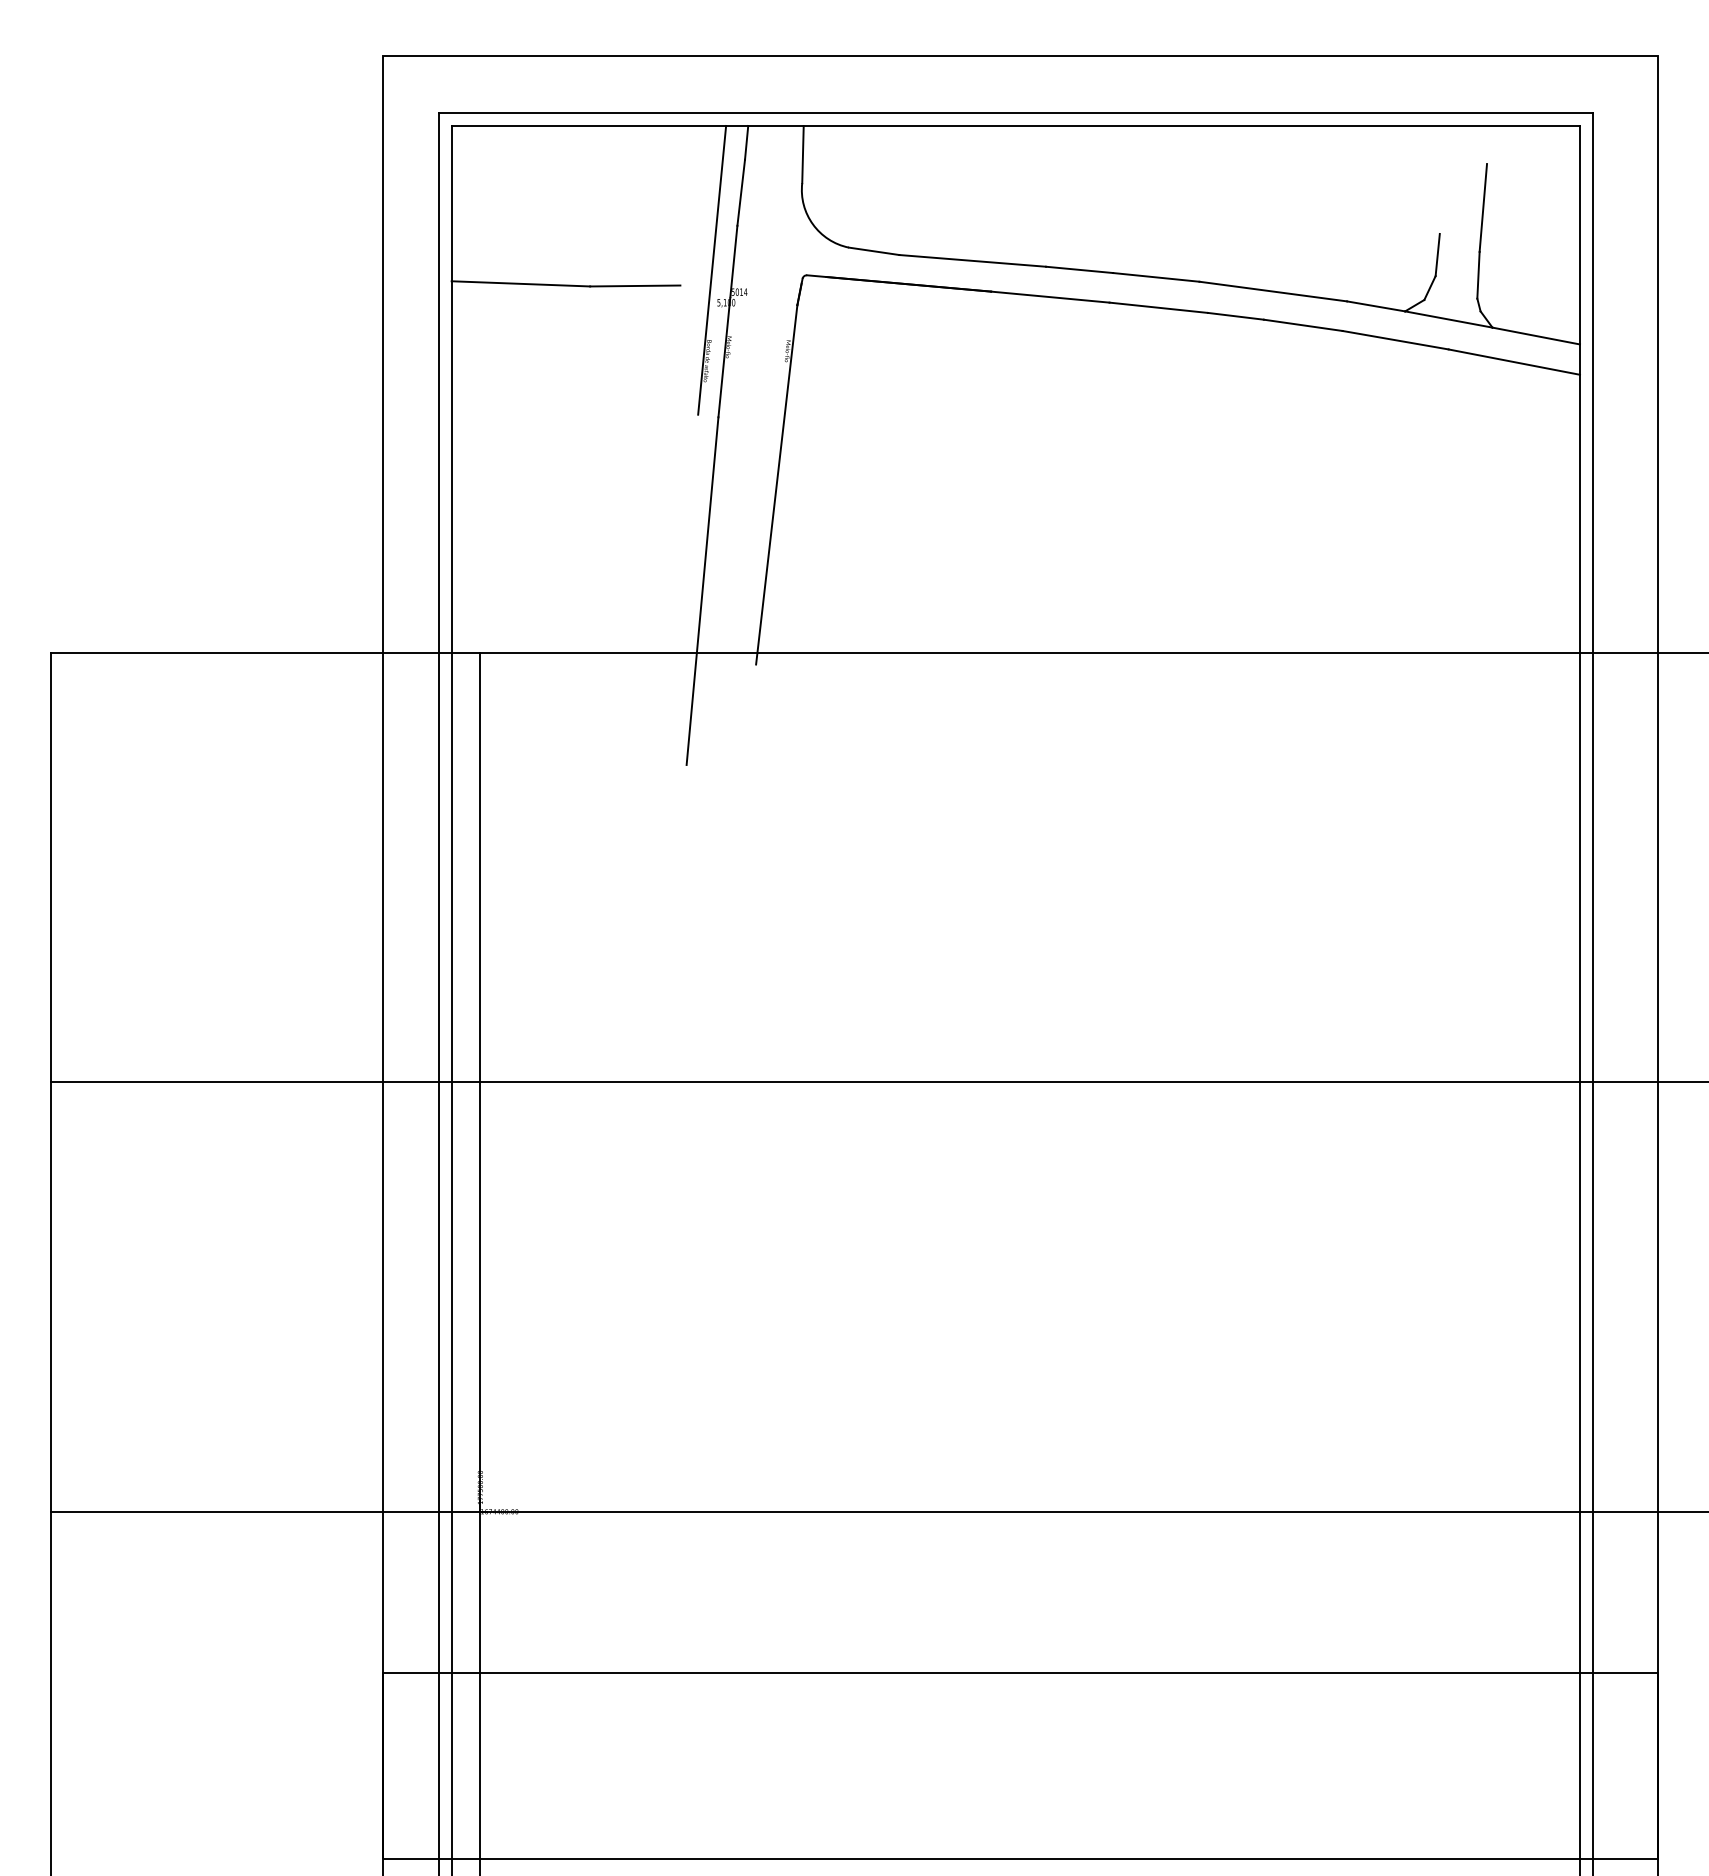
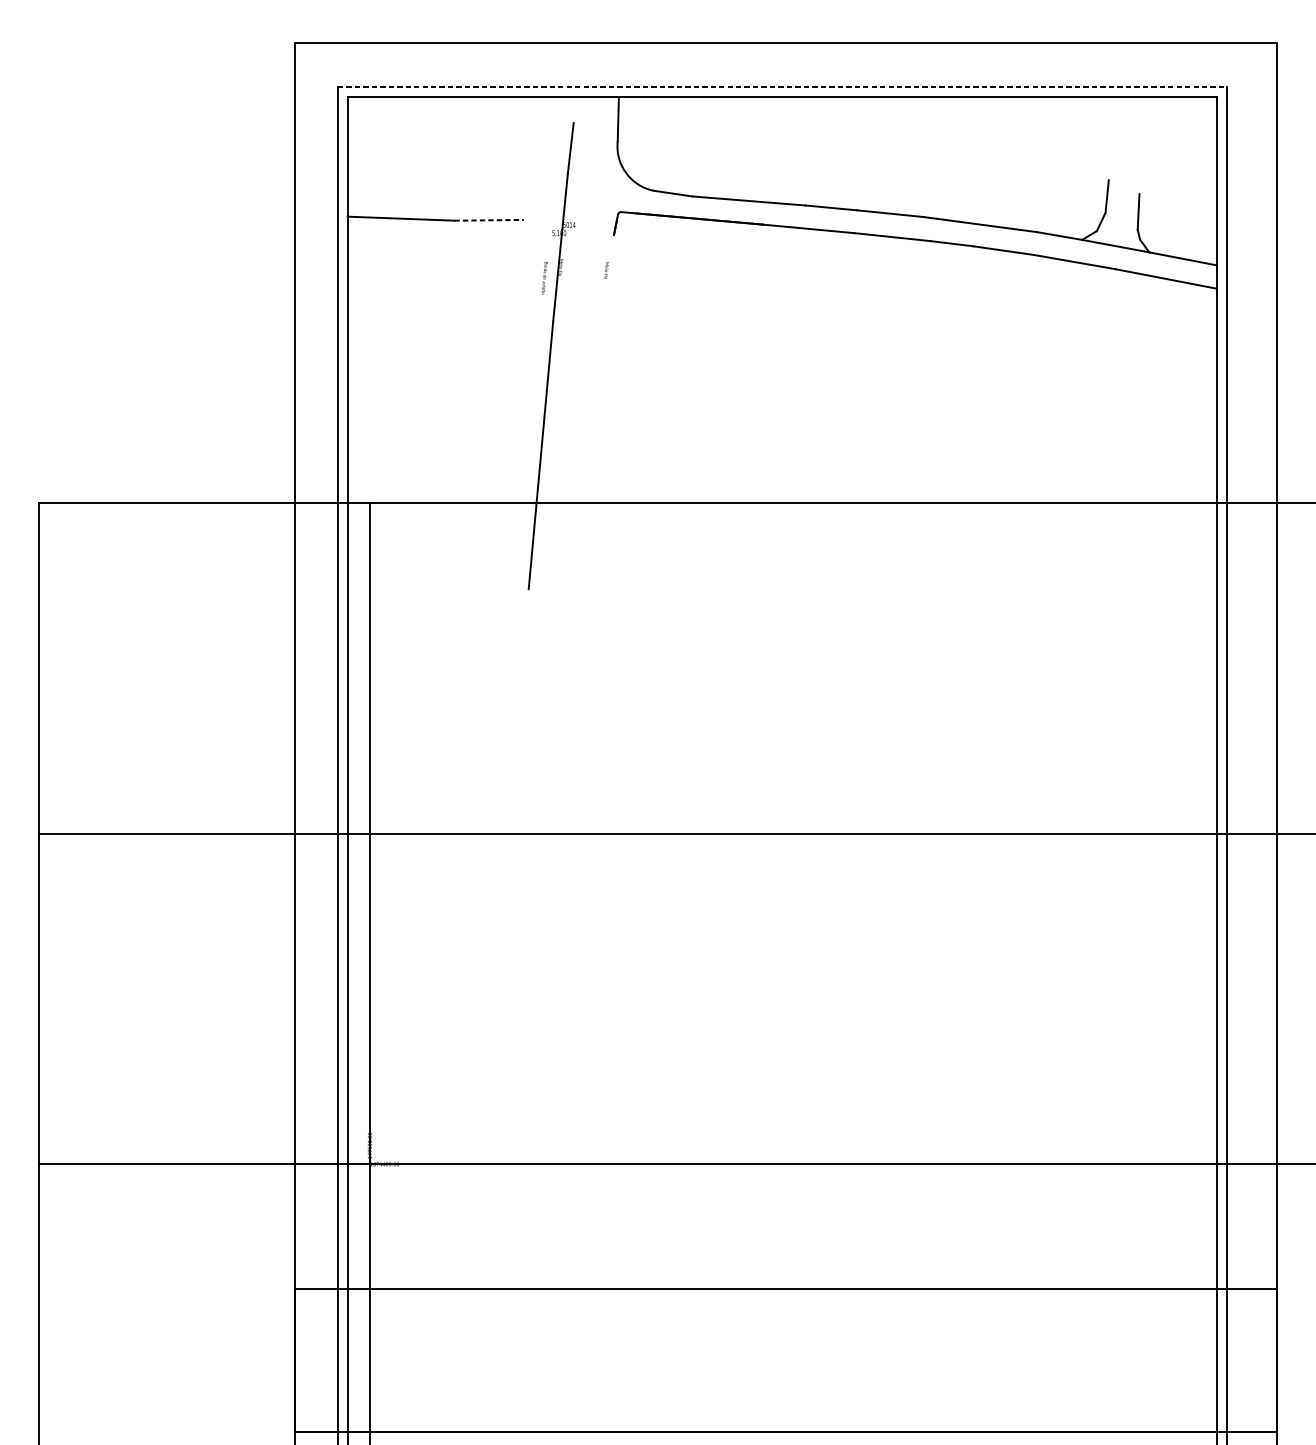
line: (1016, 113) -> (782, 87), solid -> dashed
line: (746, 142) -> (574, 109), removed
line: (1483, 207) -> (1142, 159), removed
line: (712, 269) -> (548, 207), removed
line: (635, 285) -> (489, 219), solid -> dashed
line: (776, 484) -> (597, 373), removed

